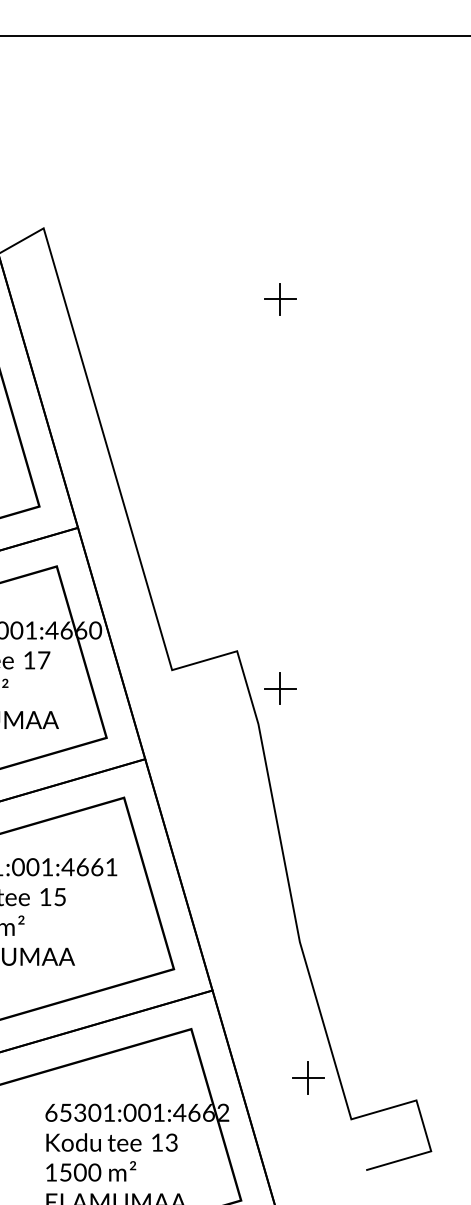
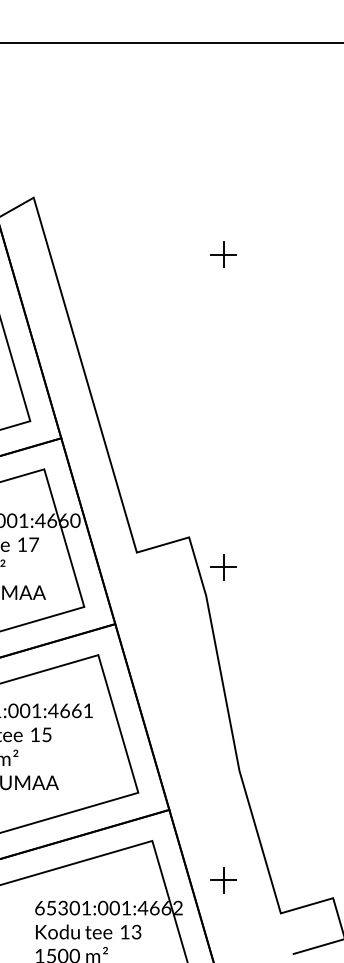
part: (308, 1077) -> (223, 879), moved

